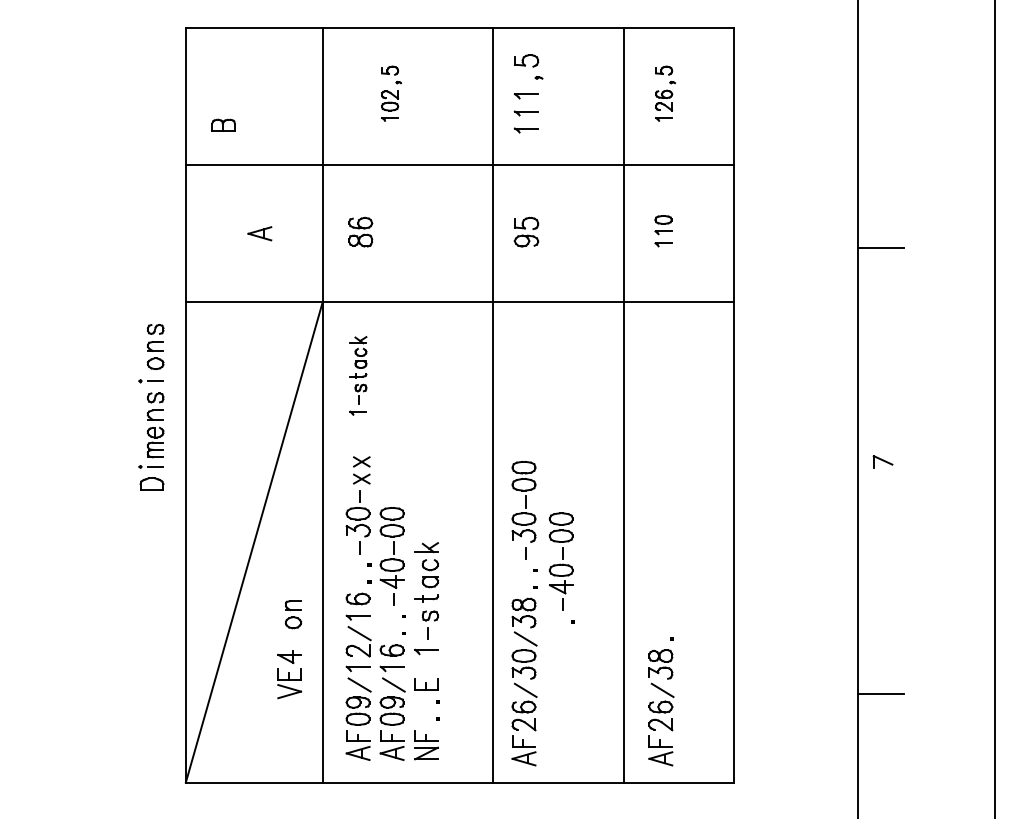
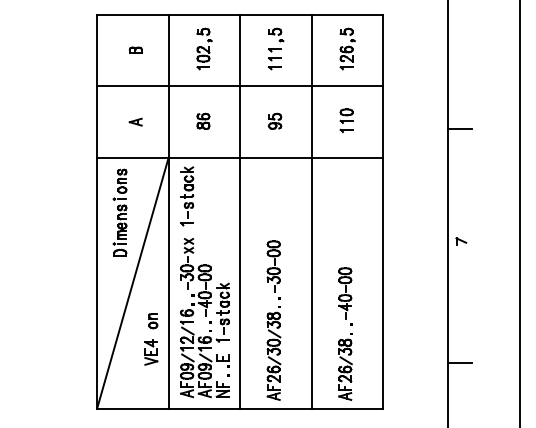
part: (391, 92) -> (204, 48), size x1.43
part: (665, 92) -> (347, 48), size x1.43
part: (223, 123) -> (135, 49), moved
part: (360, 230) -> (203, 120), moved
part: (663, 230) -> (346, 120), size x1.43
part: (358, 376) -> (187, 196), size x1.43
line: (492, 404) -> (240, 211), moved
line: (623, 404) -> (311, 211), moved
part: (150, 406) -> (119, 212), moved
part: (561, 567) -> (345, 296), moved

